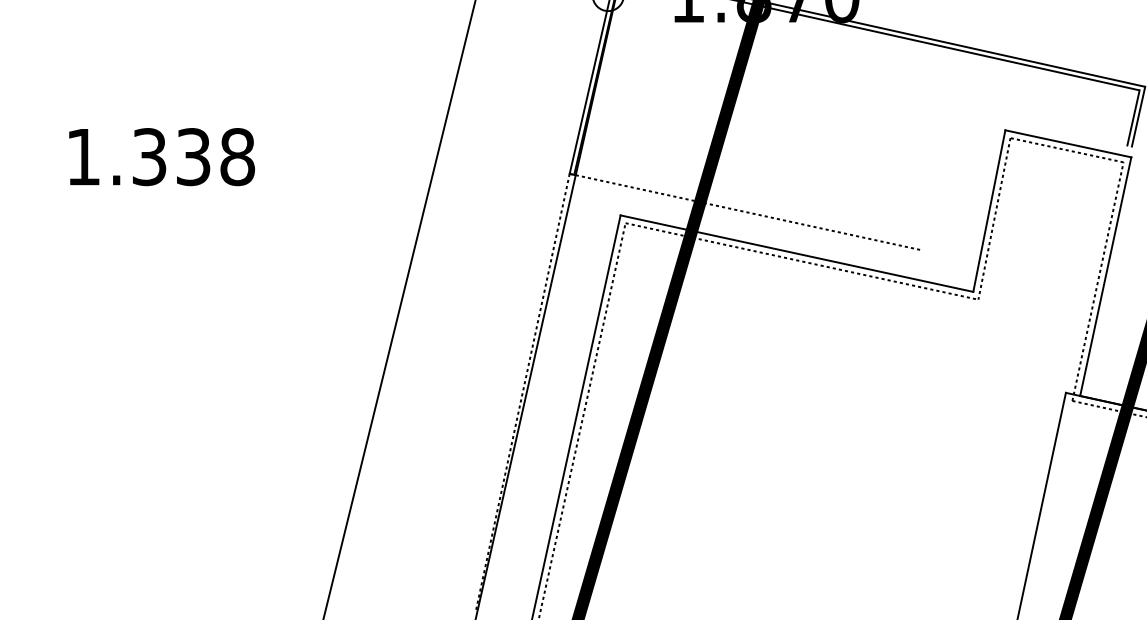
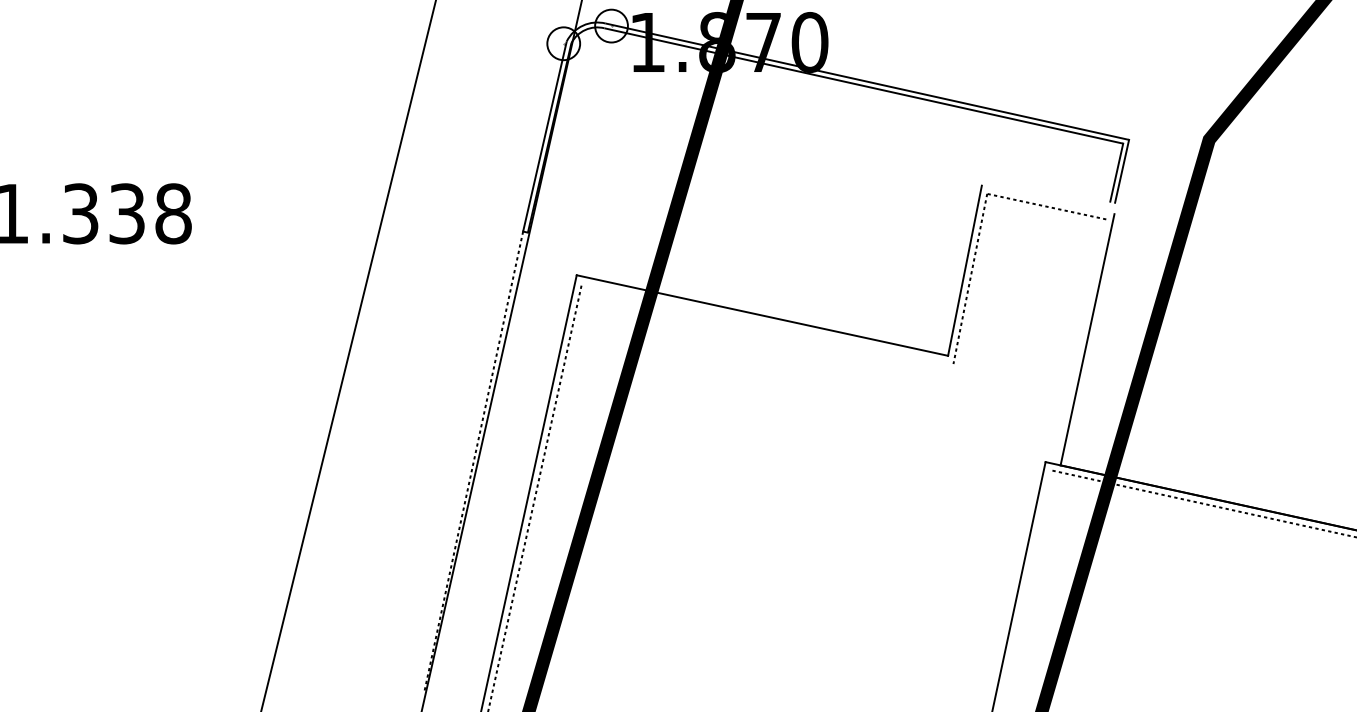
line: (1067, 143) -> (1047, 199), removed
line: (745, 211) -> (708, 271), removed
line: (801, 261) -> (767, 323), removed
line: (1098, 281) -> (1079, 344), removed

